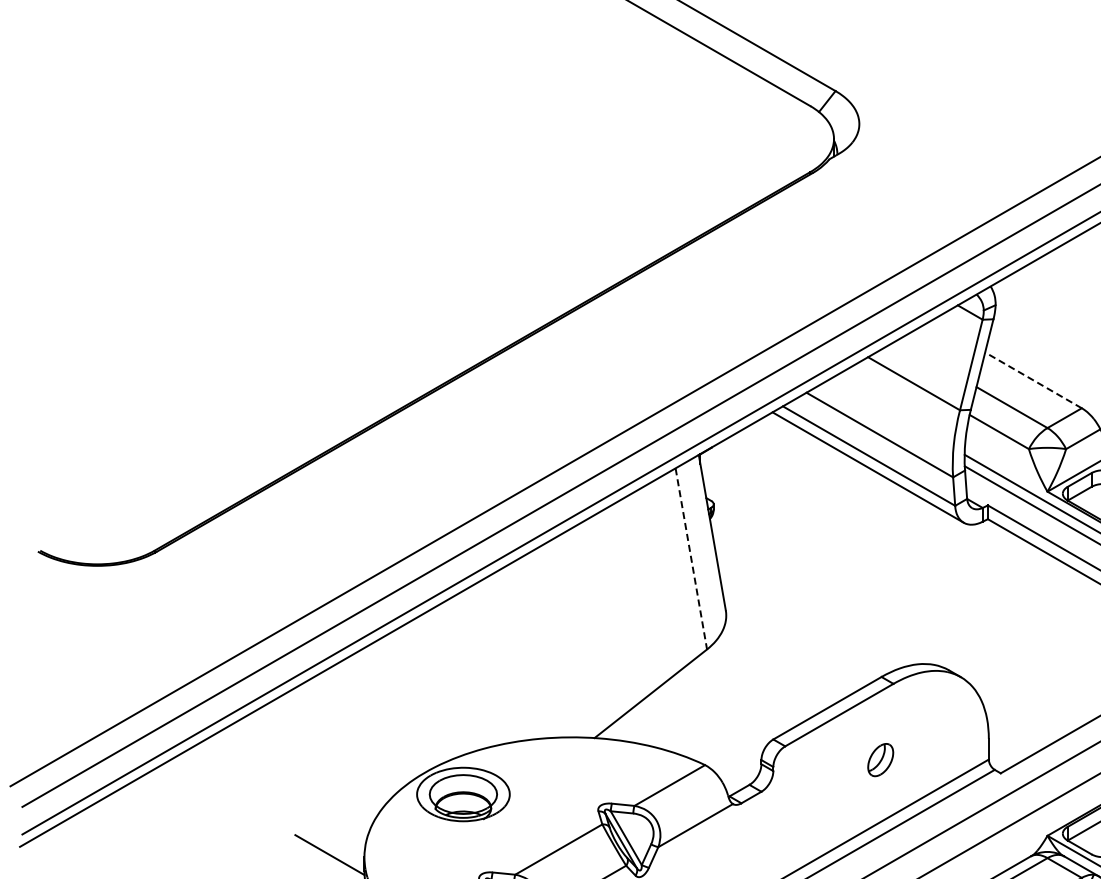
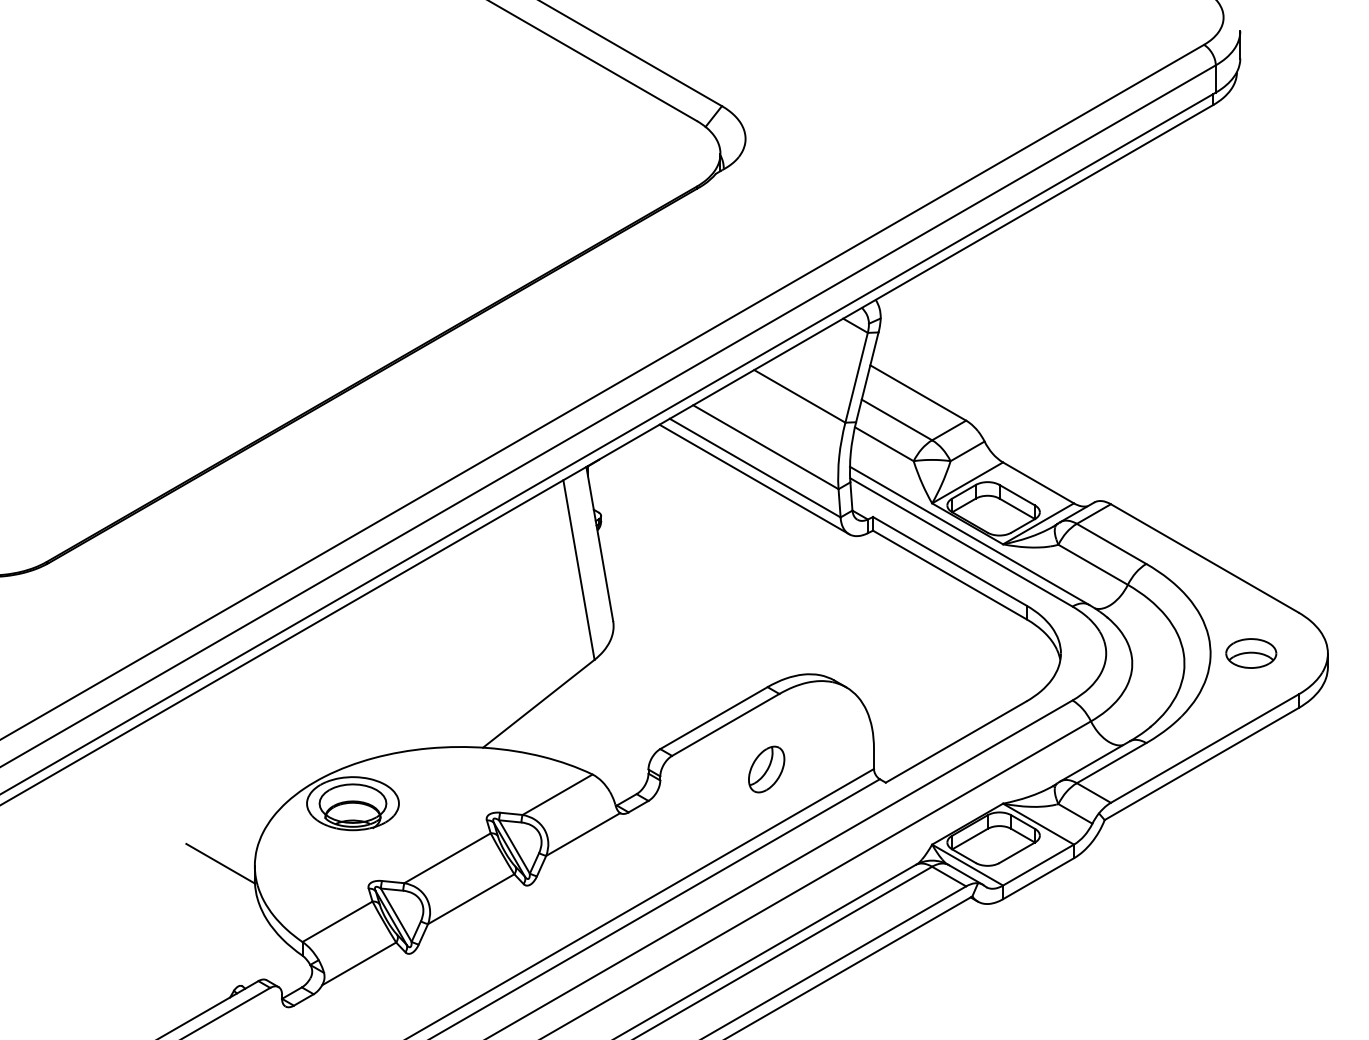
line: (1032, 379) -> (917, 392), dashed -> solid
line: (691, 559) -> (579, 570), dashed -> solid
part: (880, 760) -> (766, 769), size x1.43

